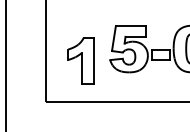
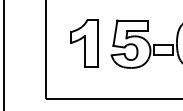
part: (80, 60) -> (84, 43), moved

